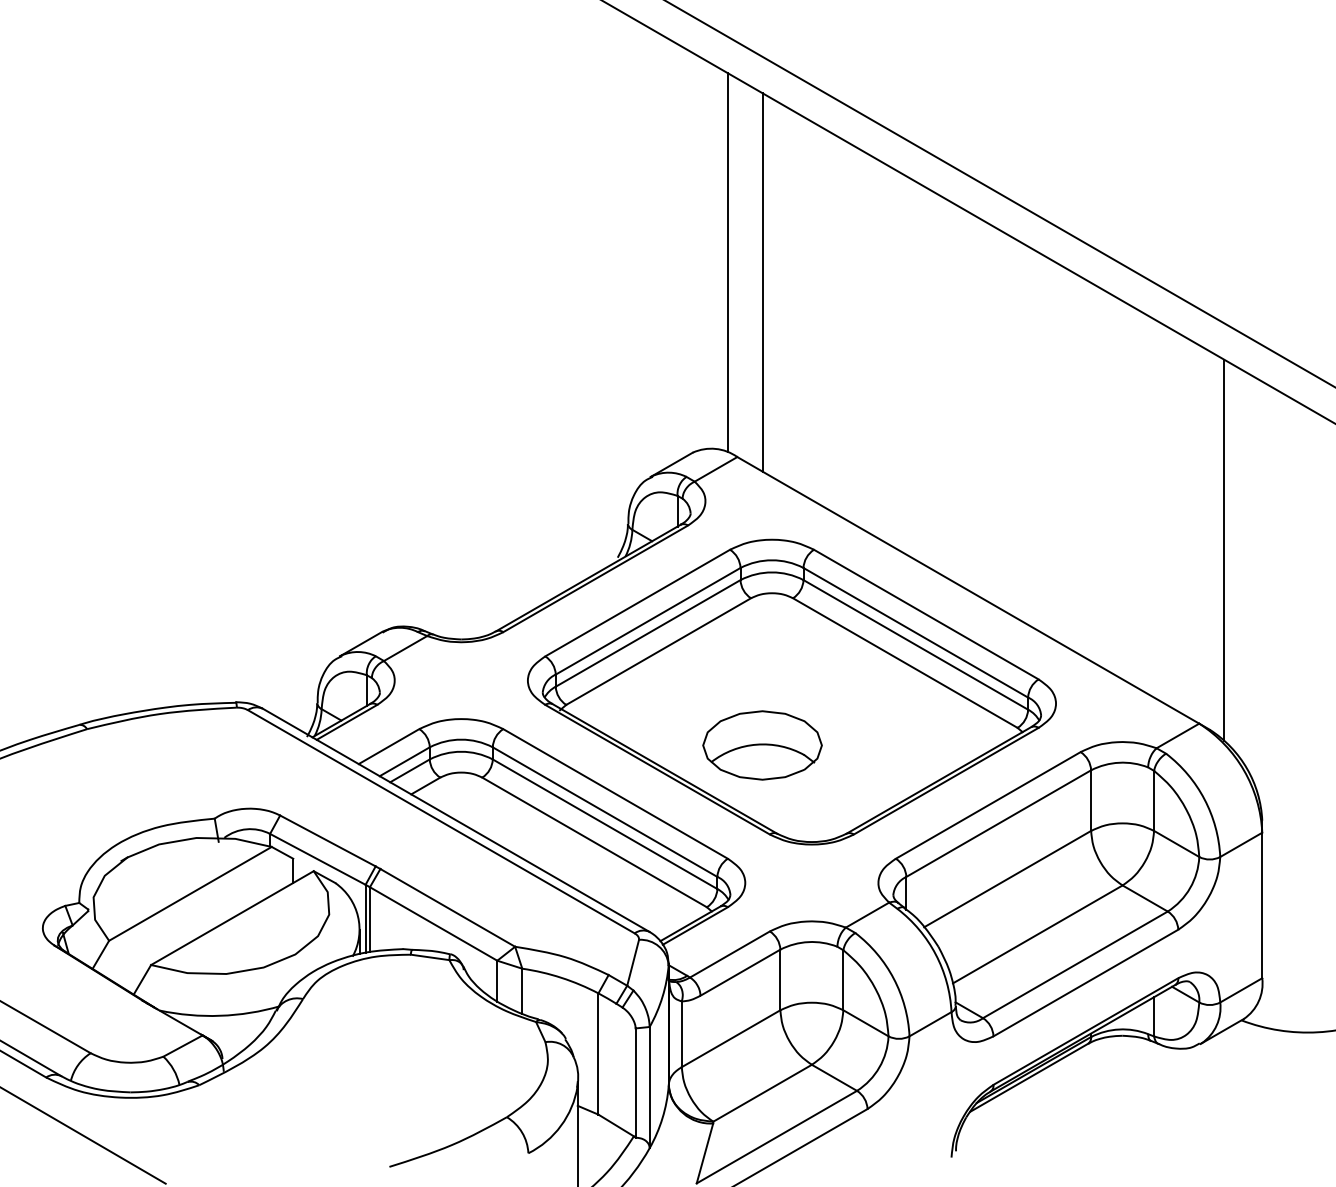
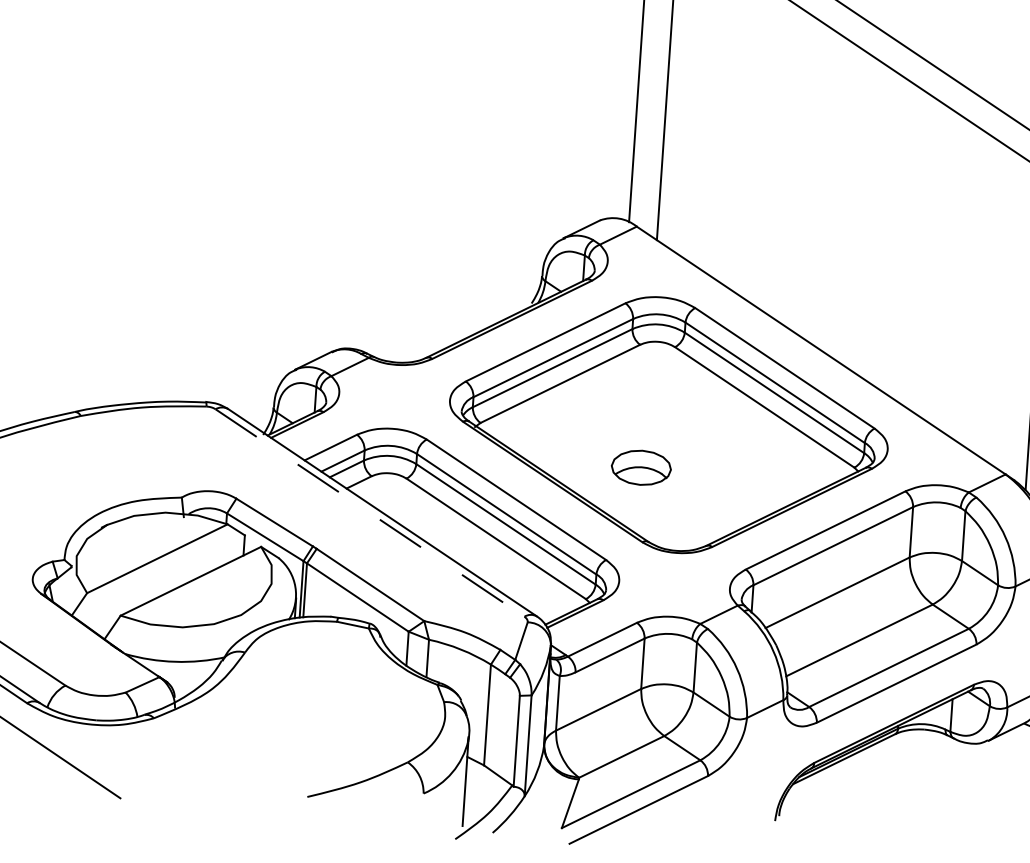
part: (762, 745) -> (641, 467), size x0.6
line: (441, 822) -> (370, 513), solid -> dashed

